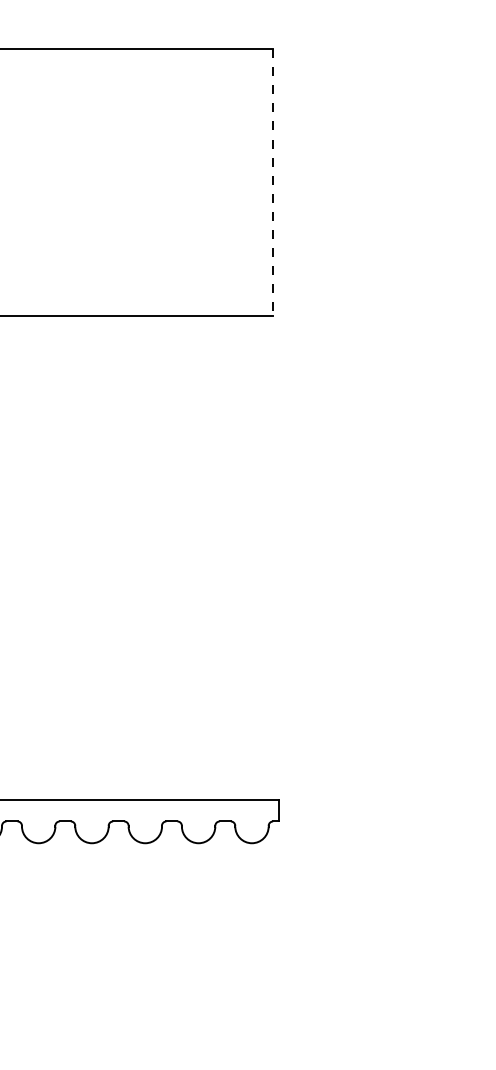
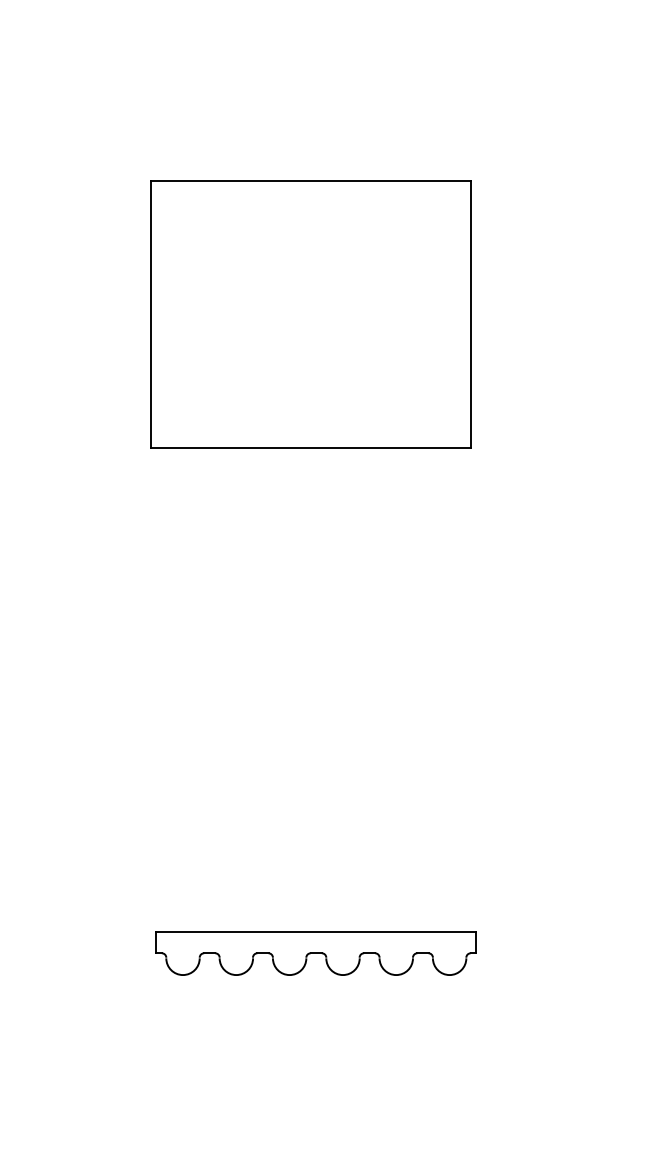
line: (272, 182) -> (470, 314), dashed -> solid

